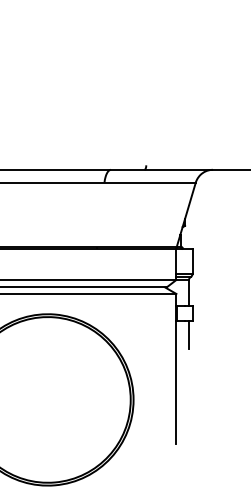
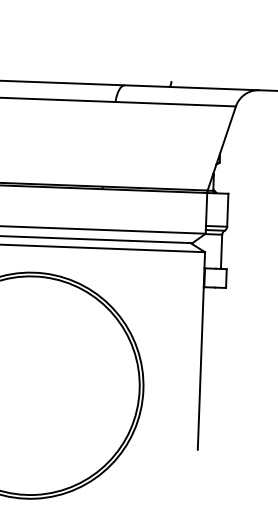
line: (188, 334) -> (218, 306), removed

